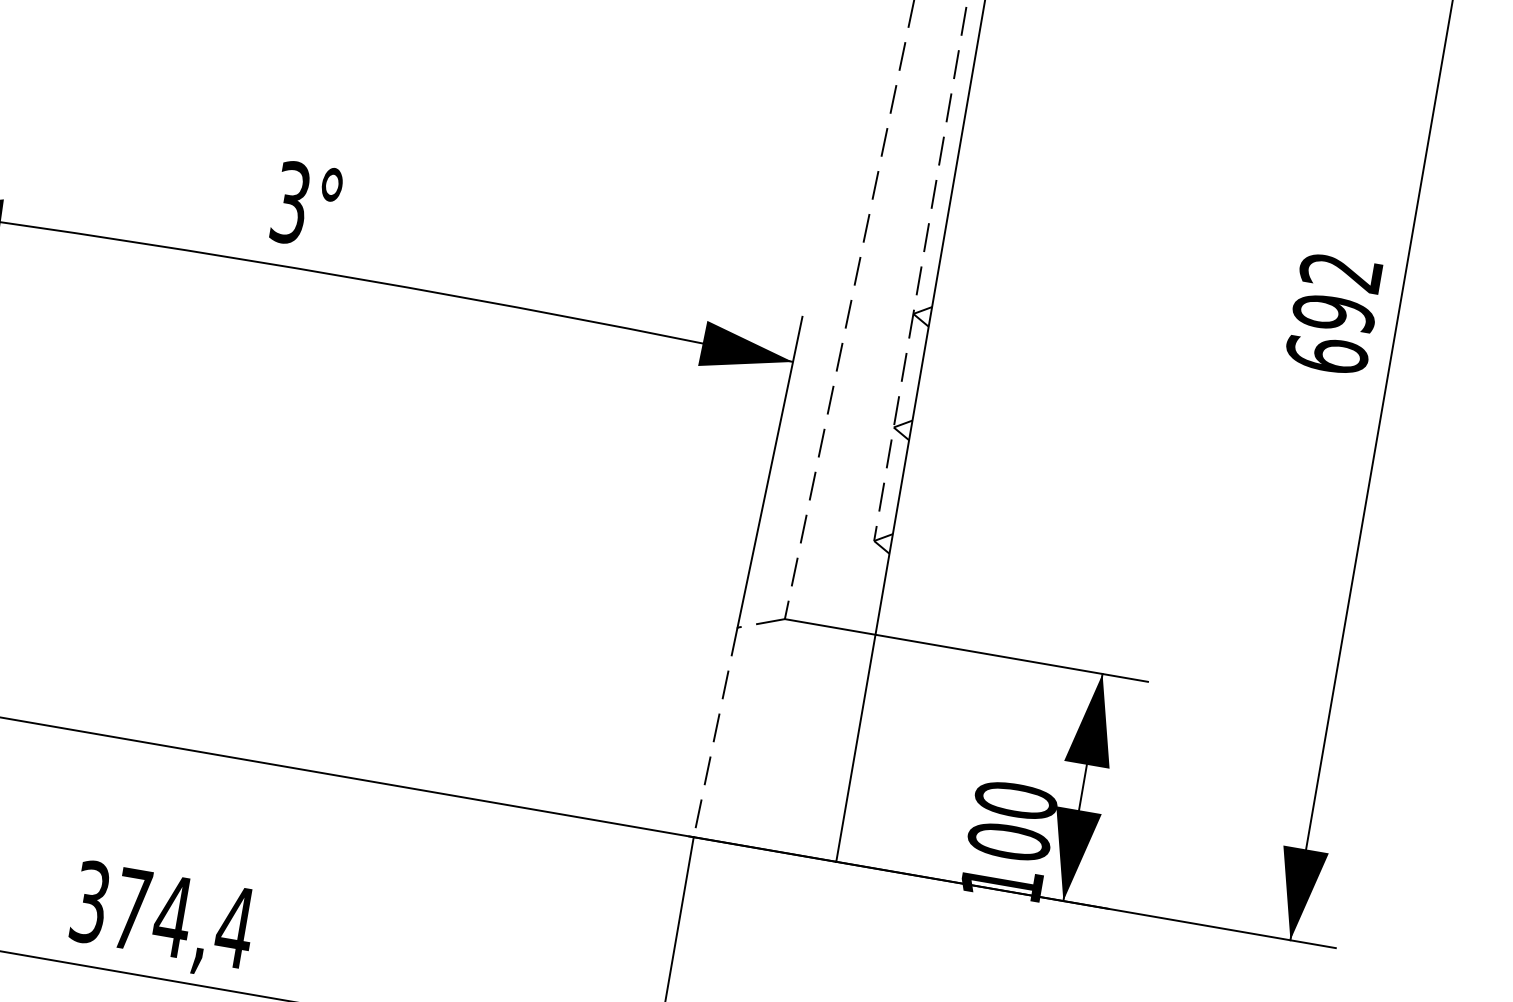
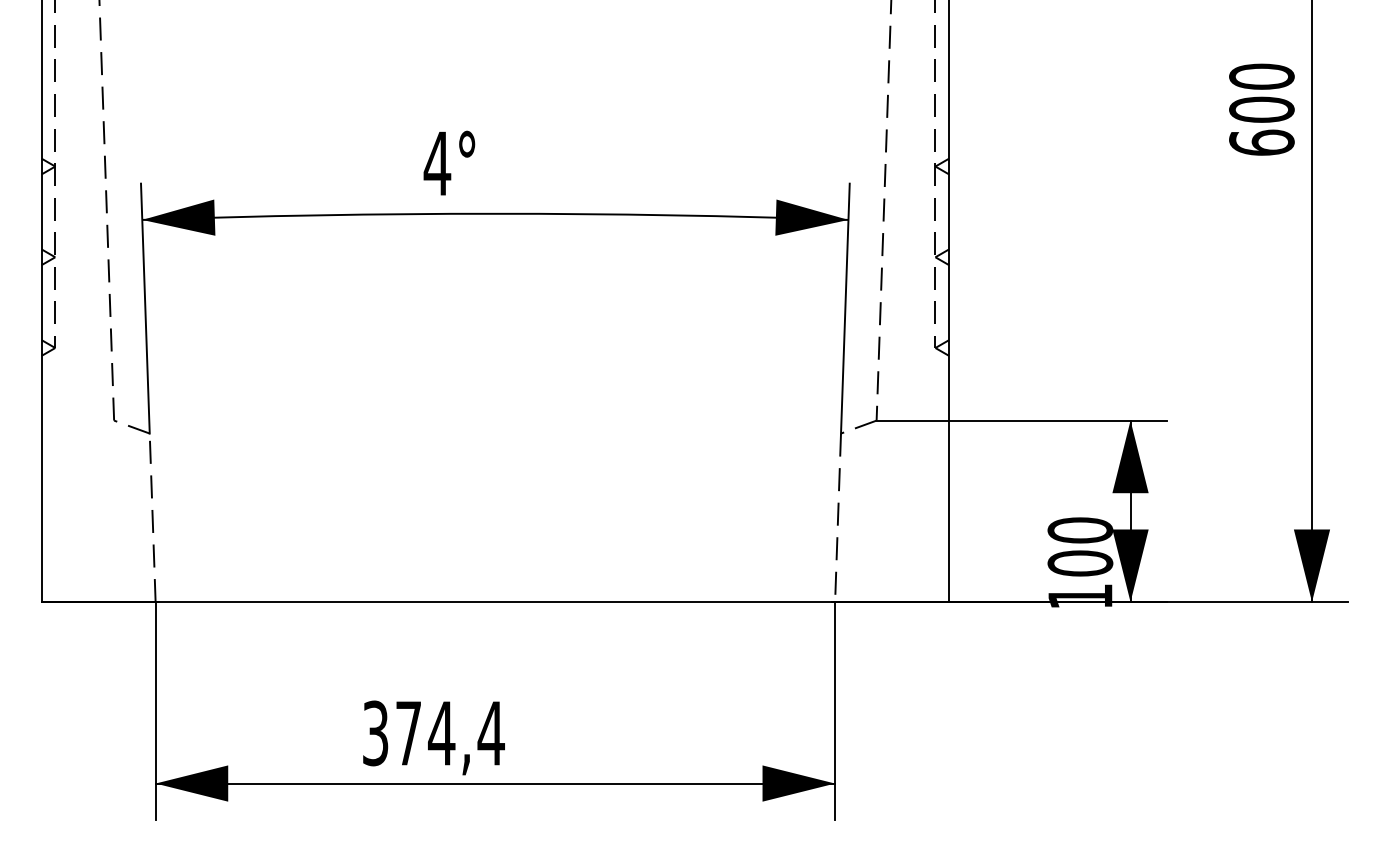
text: (291, 202) -> (437, 163), 3° -> 4°
text: (1337, 291) -> (1261, 92), 692 -> 600

